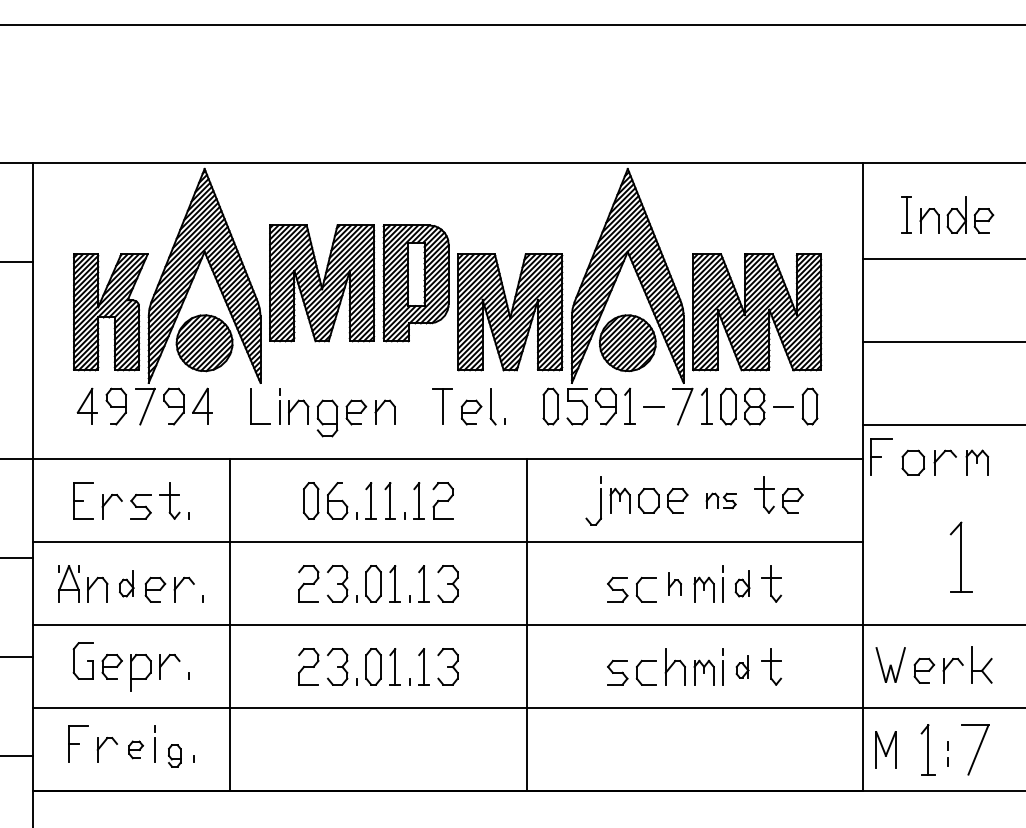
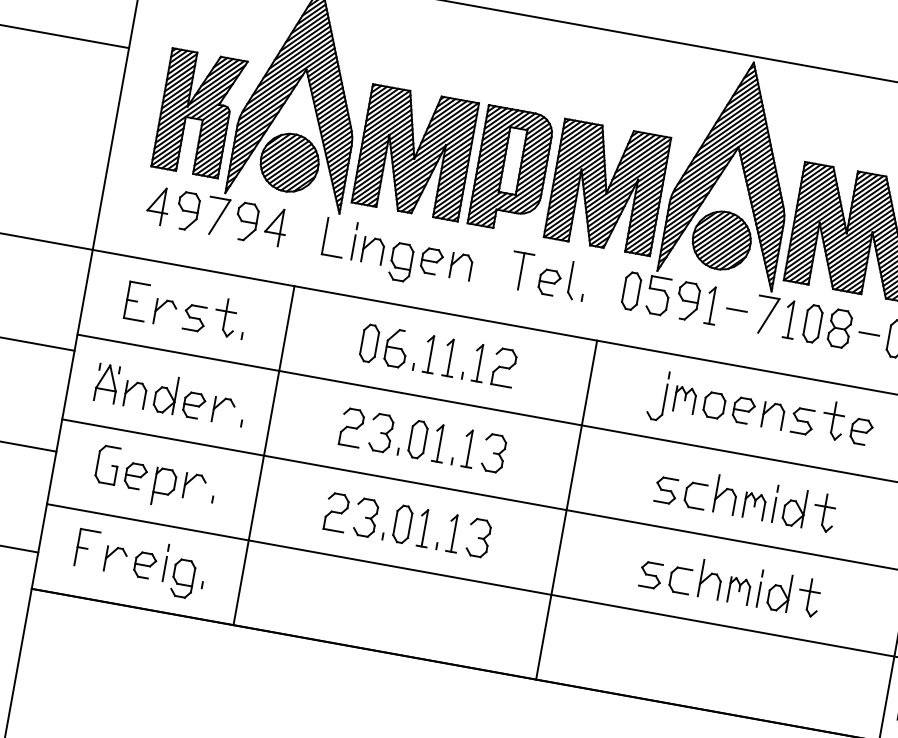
part: (359, 283) -> (453, 159), moved
part: (721, 500) -> (788, 418), size x1.67
part: (126, 583) -> (165, 393), size x1.43
part: (674, 583) -> (725, 494), size x1.67
part: (742, 583) -> (794, 506), size x1.43
part: (742, 666) -> (779, 591), size x1.67
part: (135, 749) -> (144, 564), size x1.43
part: (174, 755) -> (183, 578), size x1.67

